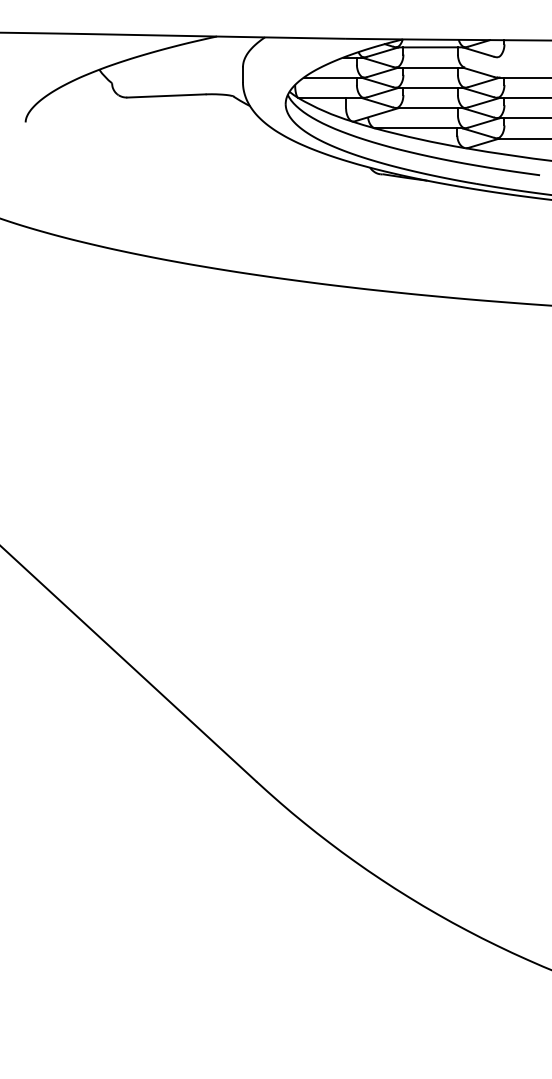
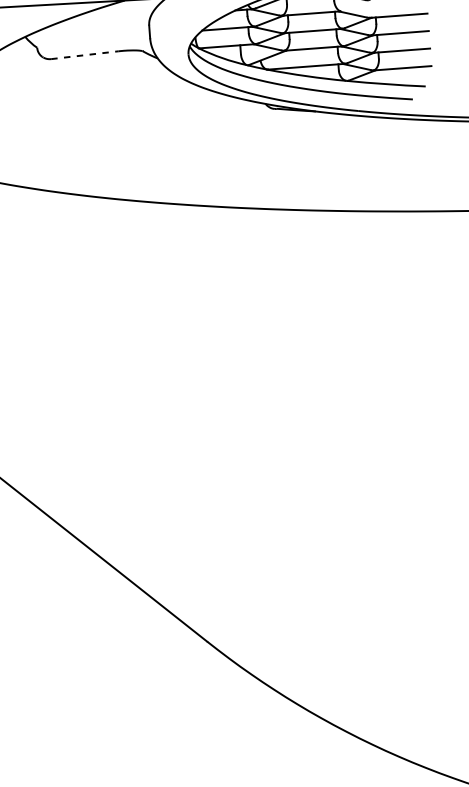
line: (166, 95) -> (84, 54), solid -> dashed

